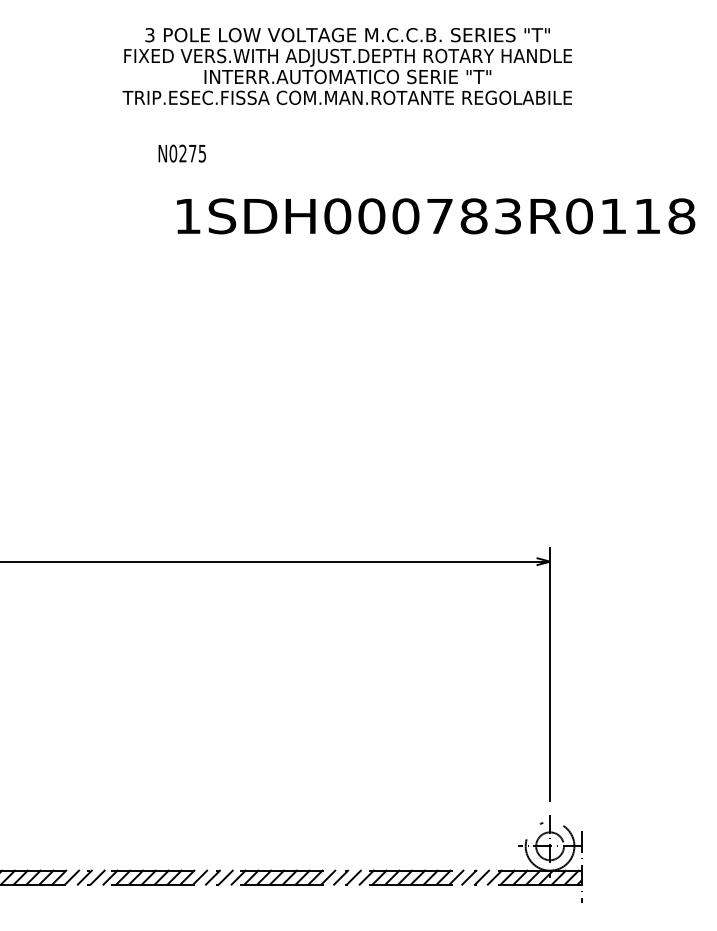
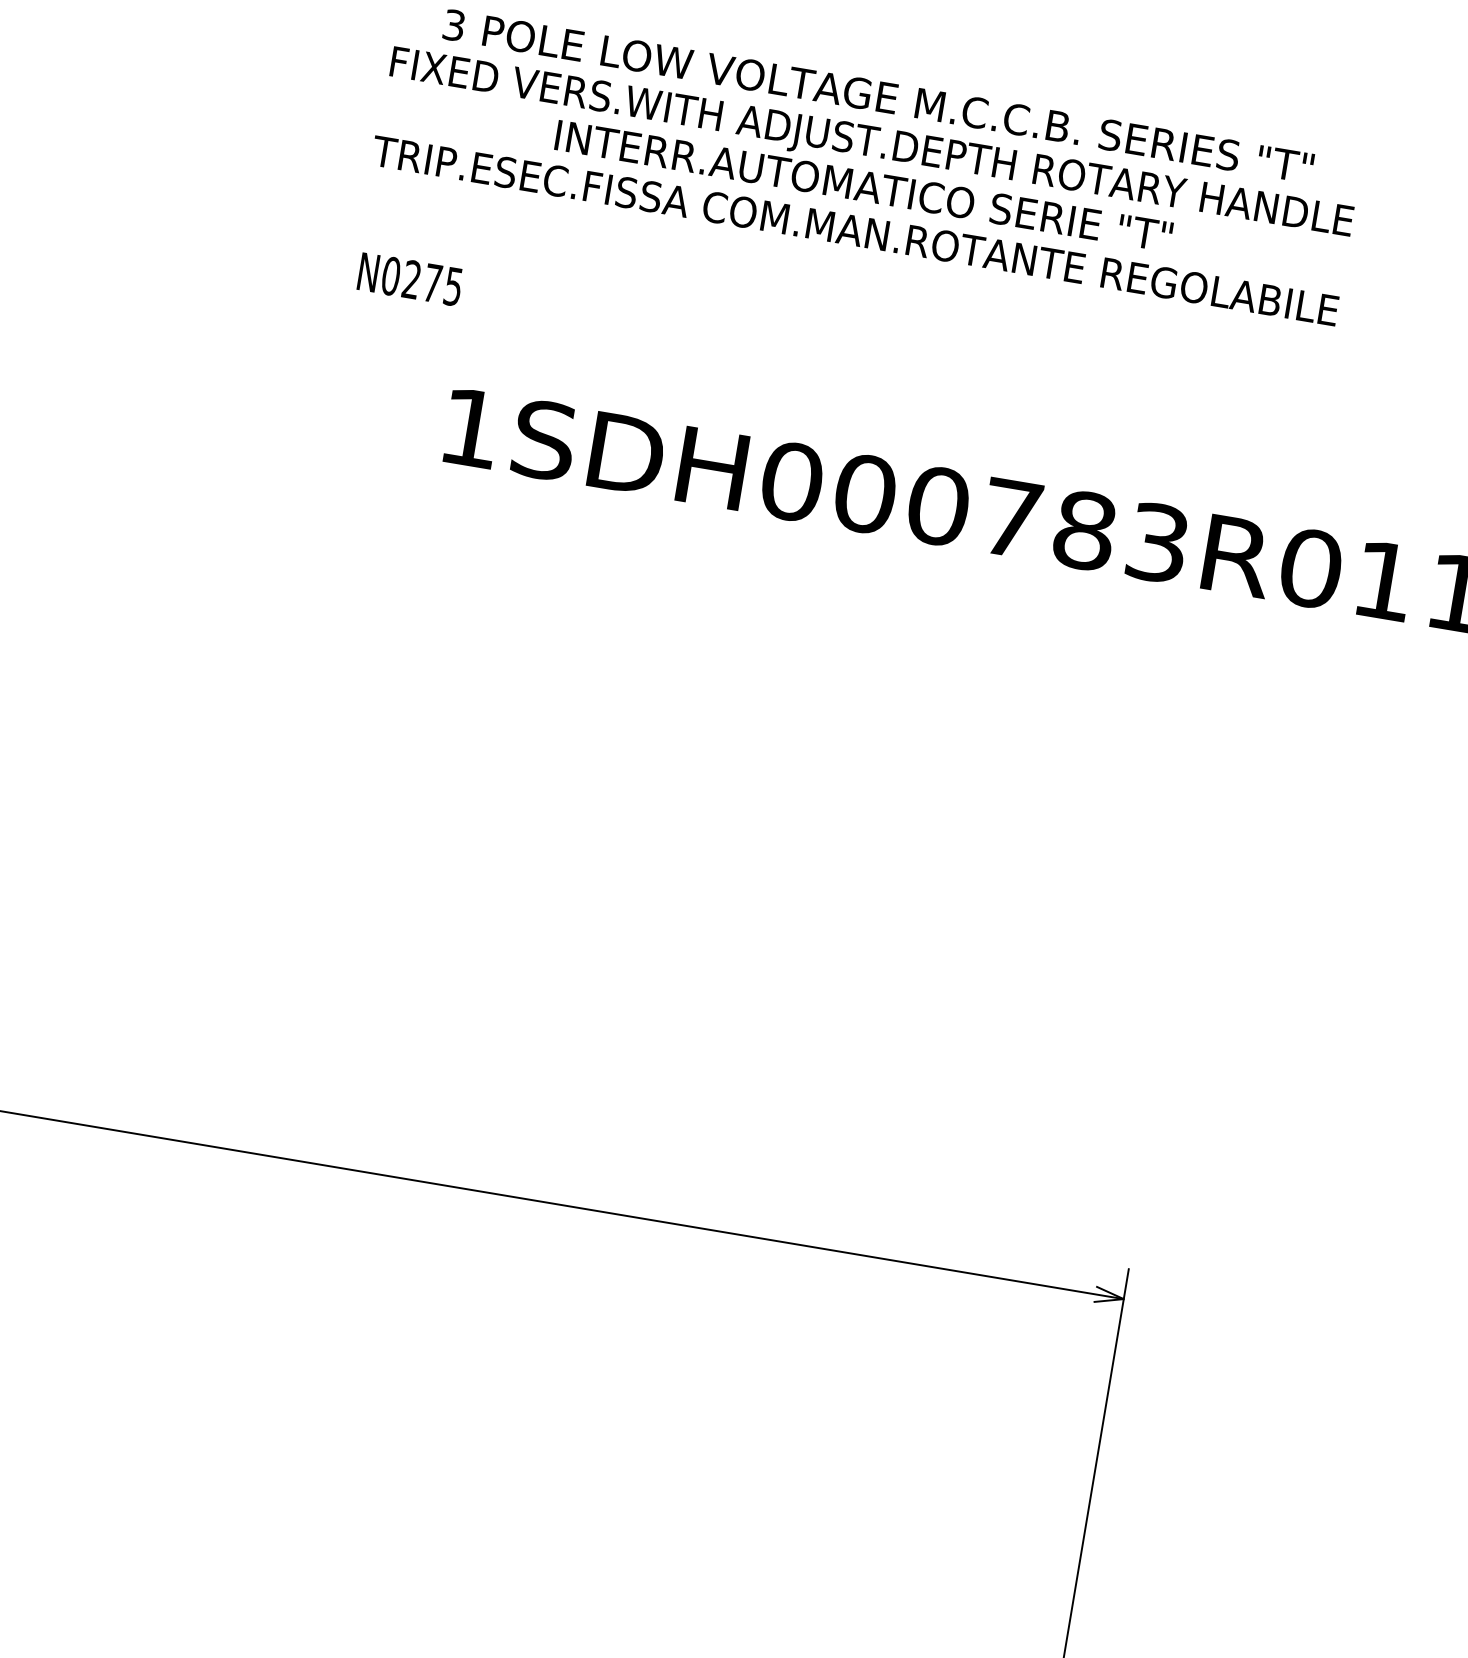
text: (181, 153) -> (408, 278), moved

